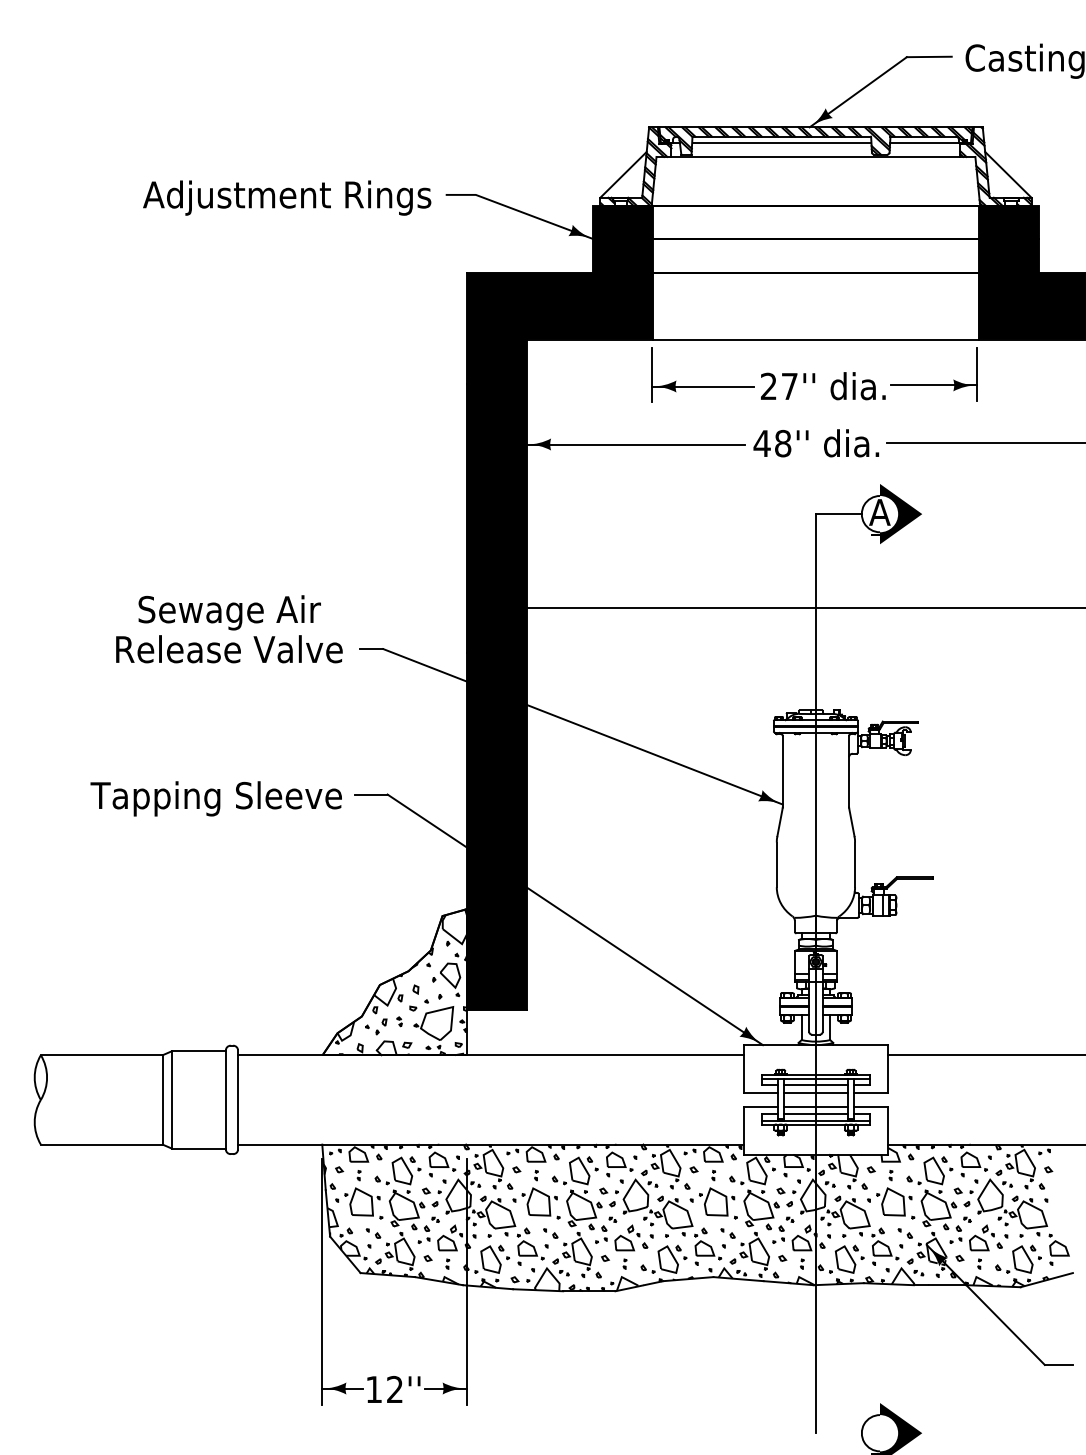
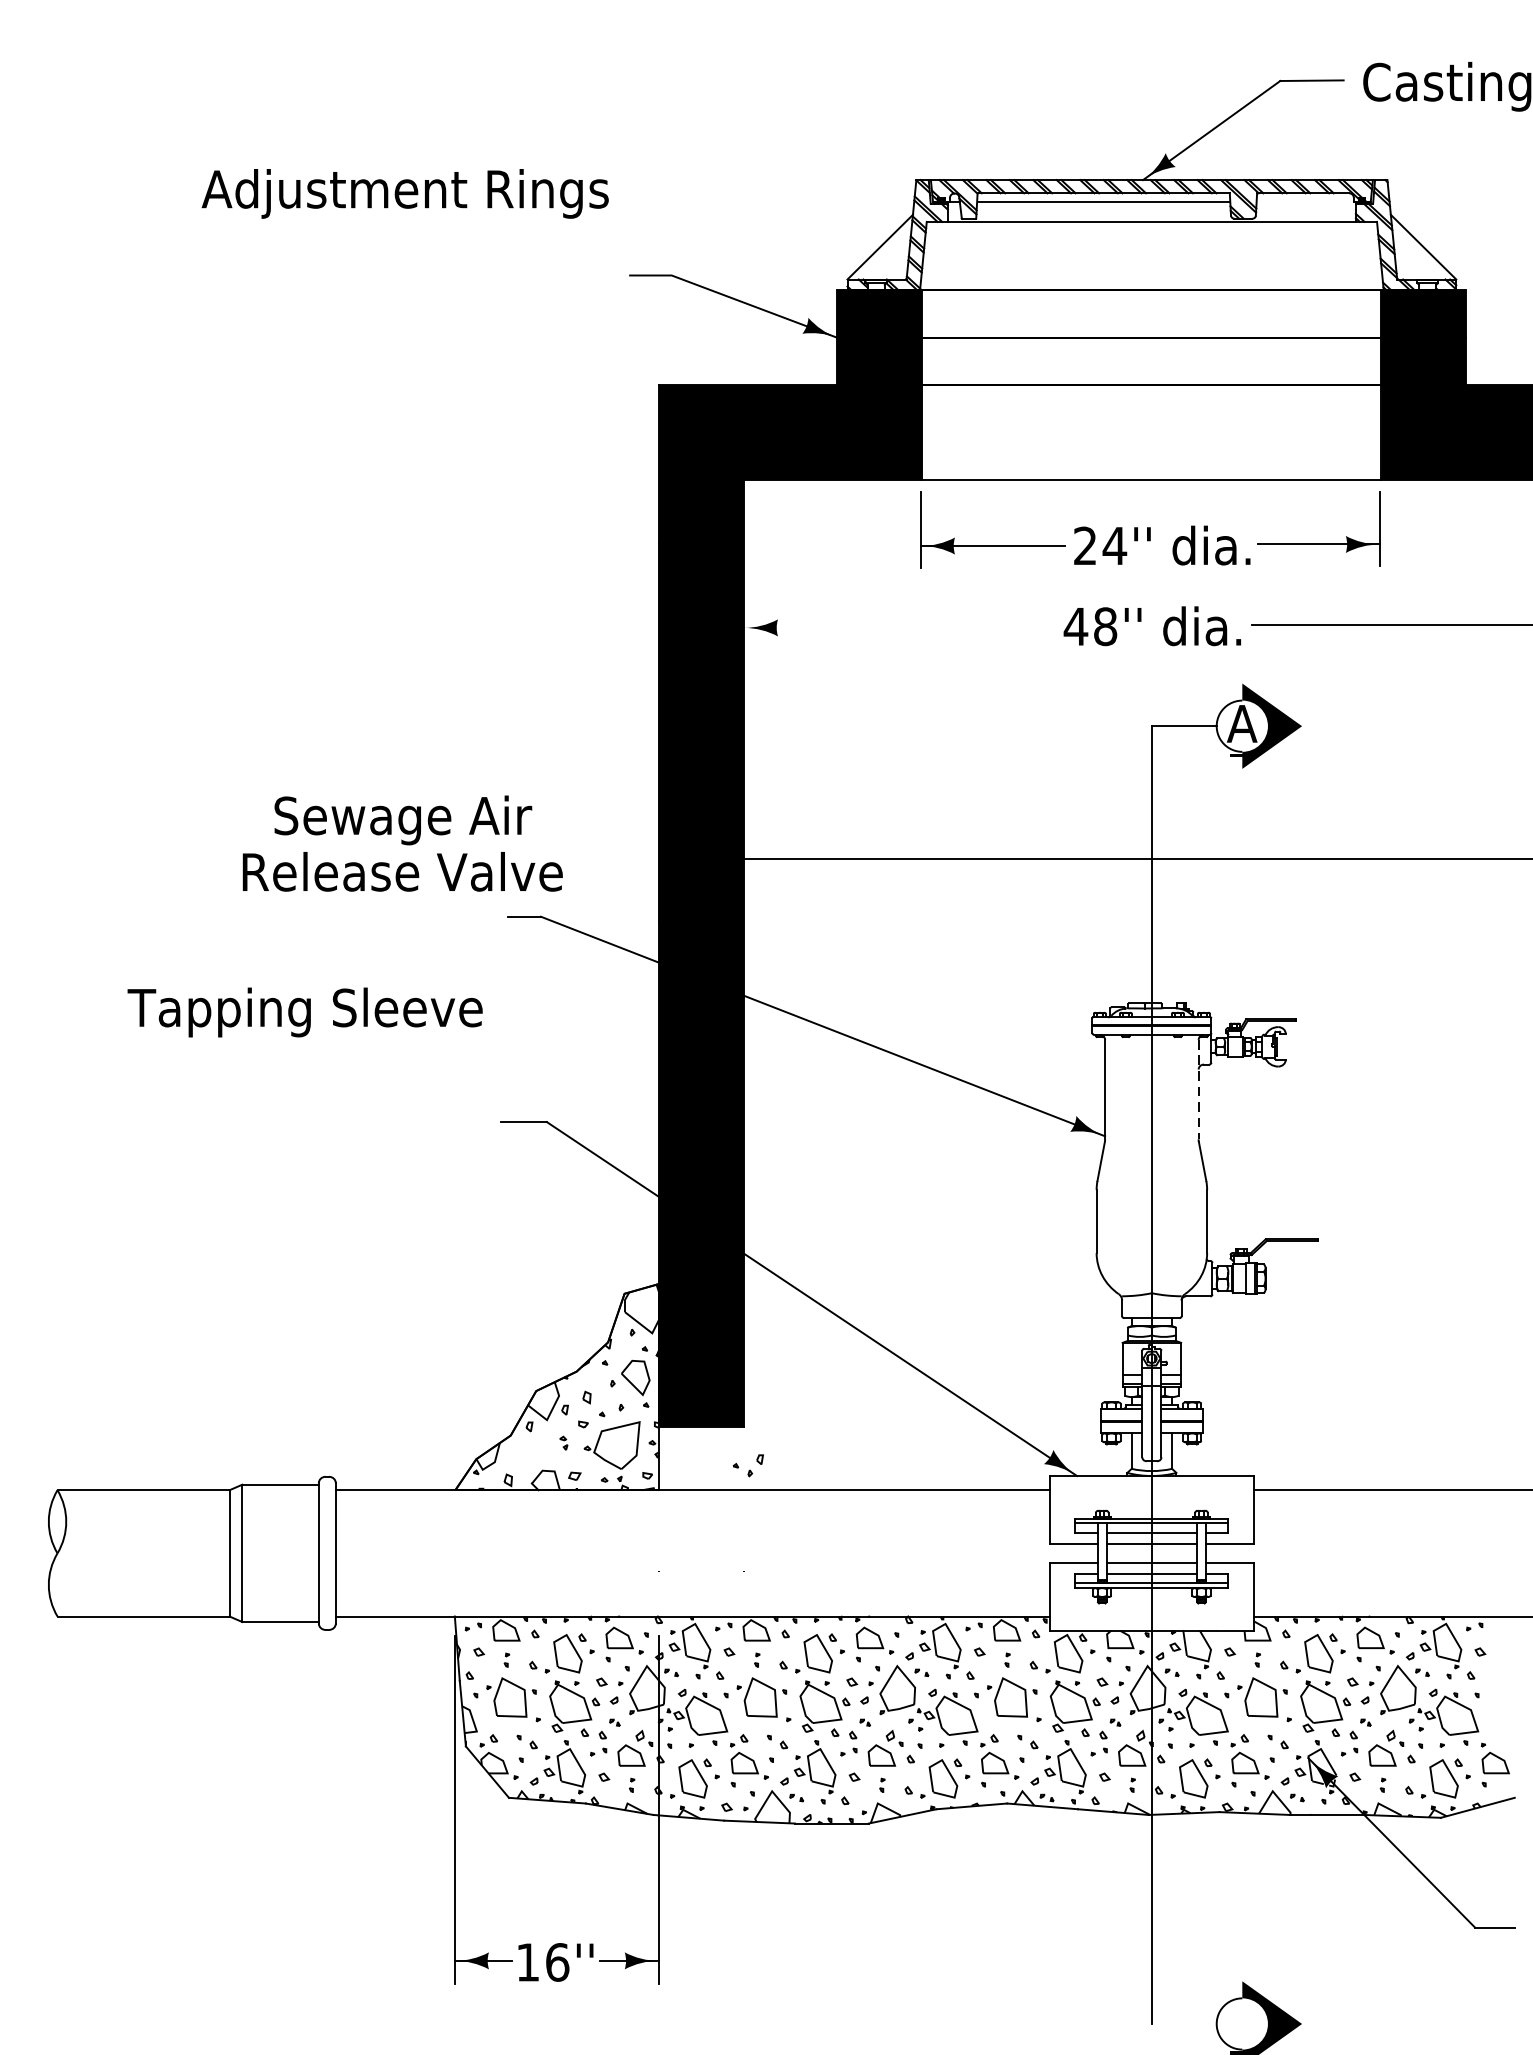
line: (924, 142) -> (1305, 201), removed
text: (287, 197) -> (405, 193), moved
text: (789, 386) -> (1114, 546), 27'' -> 24''
line: (635, 444) -> (897, 627), removed
text: (229, 629) -> (402, 843), moved
line: (849, 771) -> (1199, 1089), solid -> dashed
part: (215, 798) -> (304, 1011), moved
part: (376, 1026) -> (748, 1465), moved
text: (395, 1389) -> (558, 1962), 12'' -> 16''

